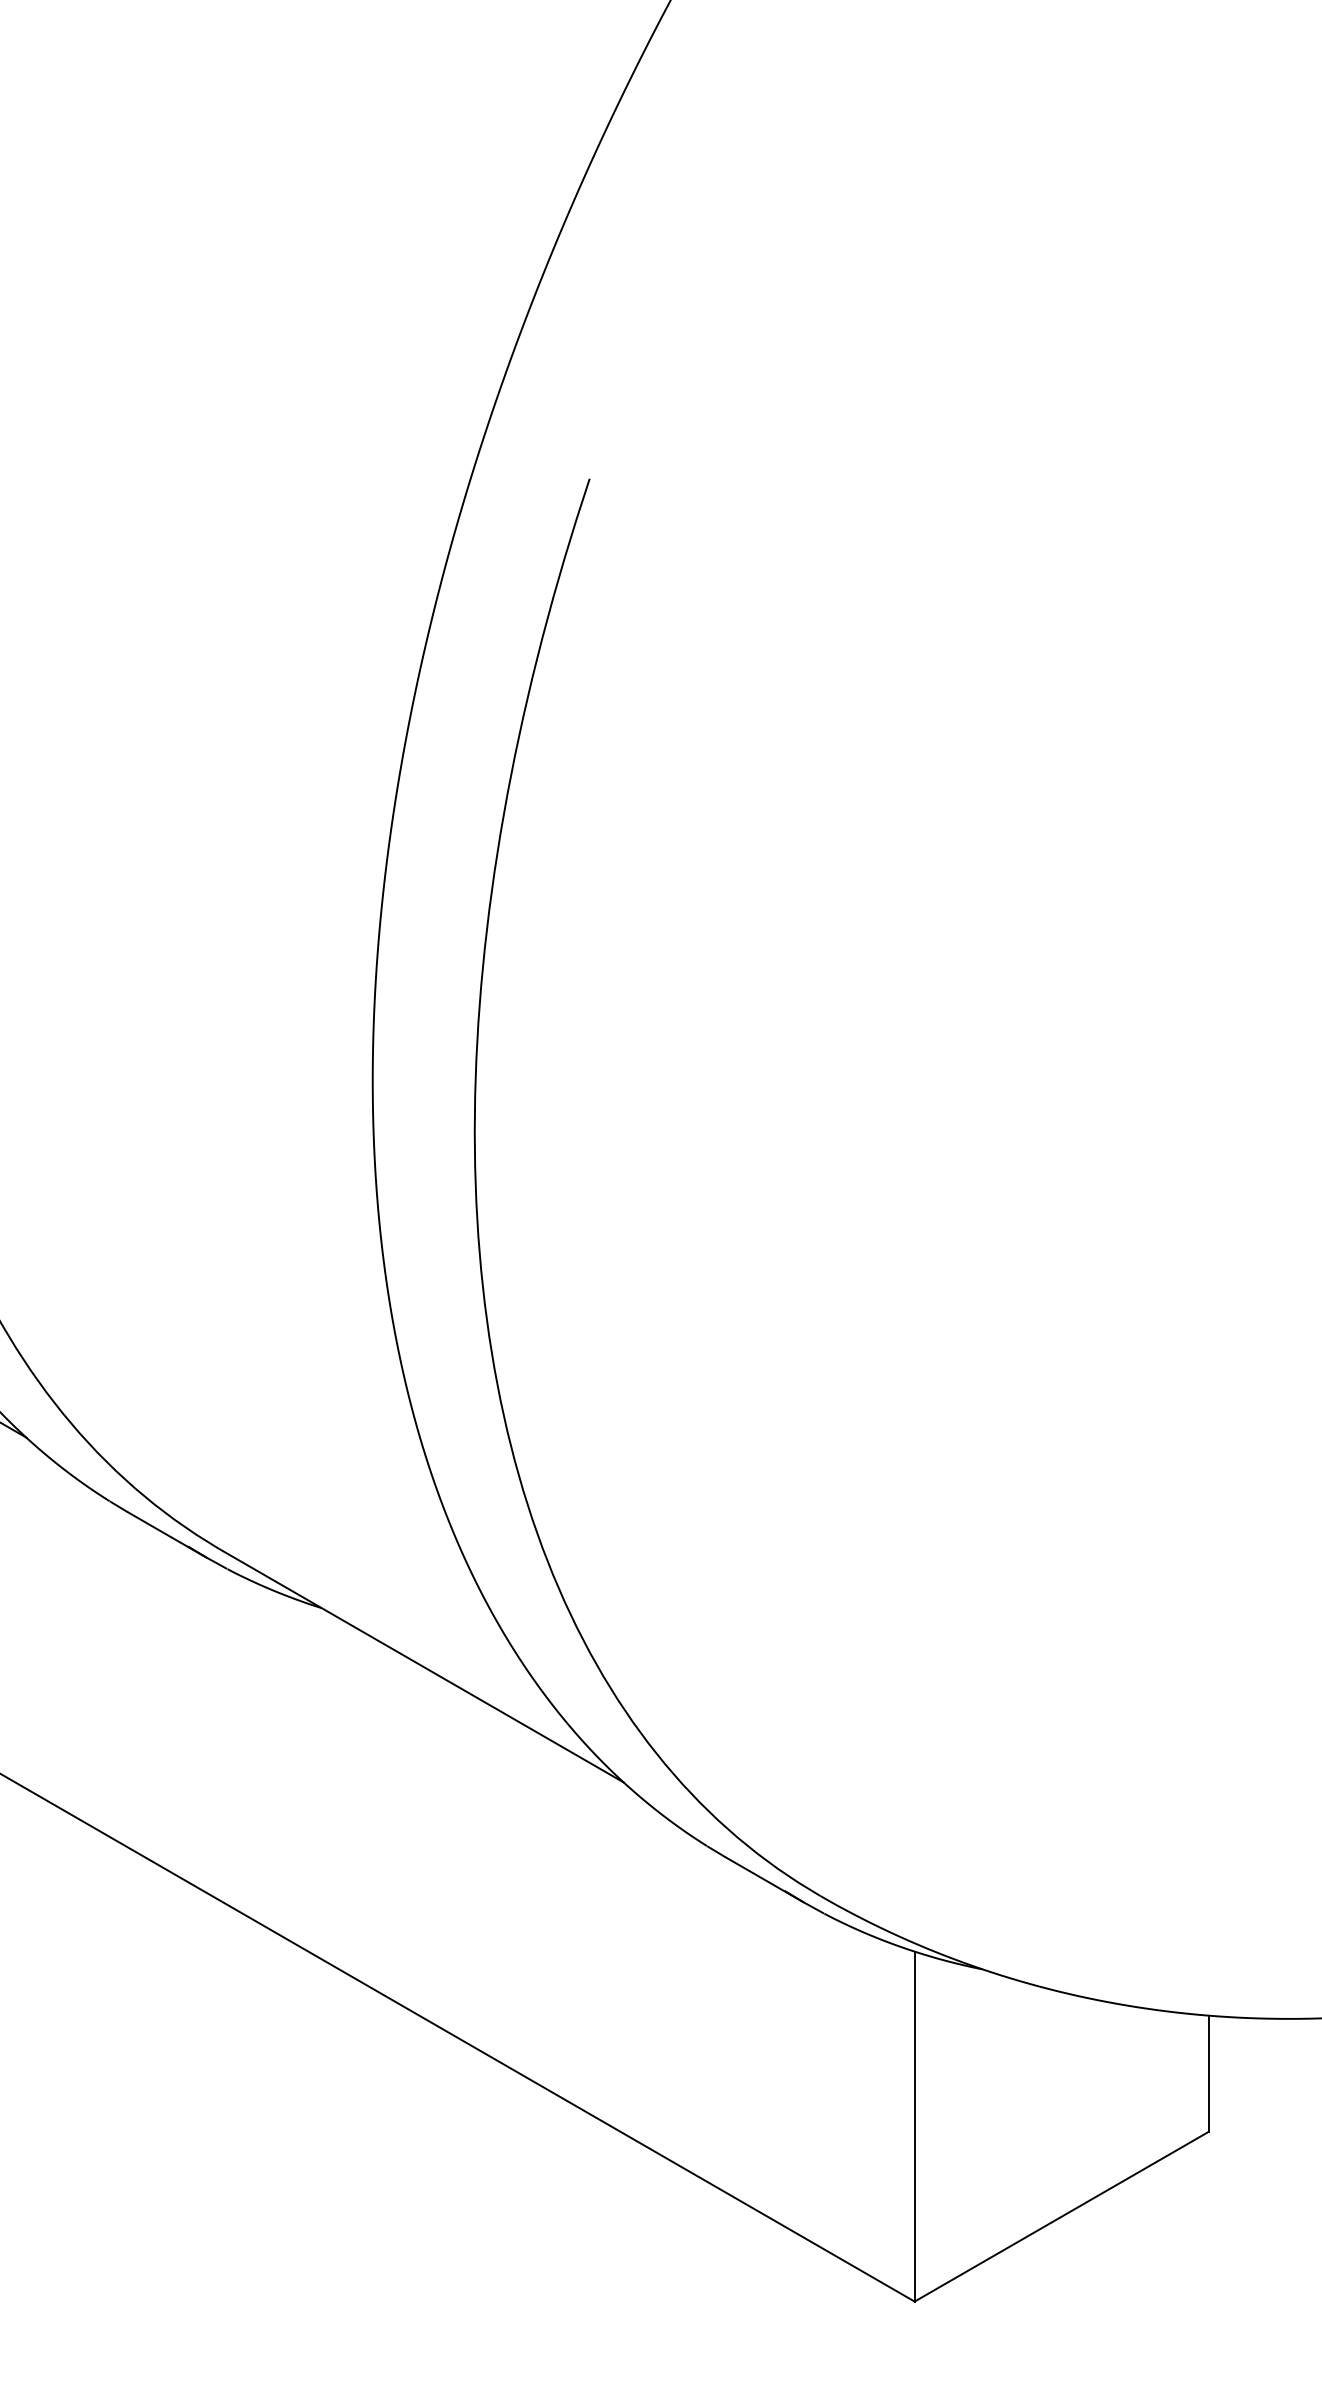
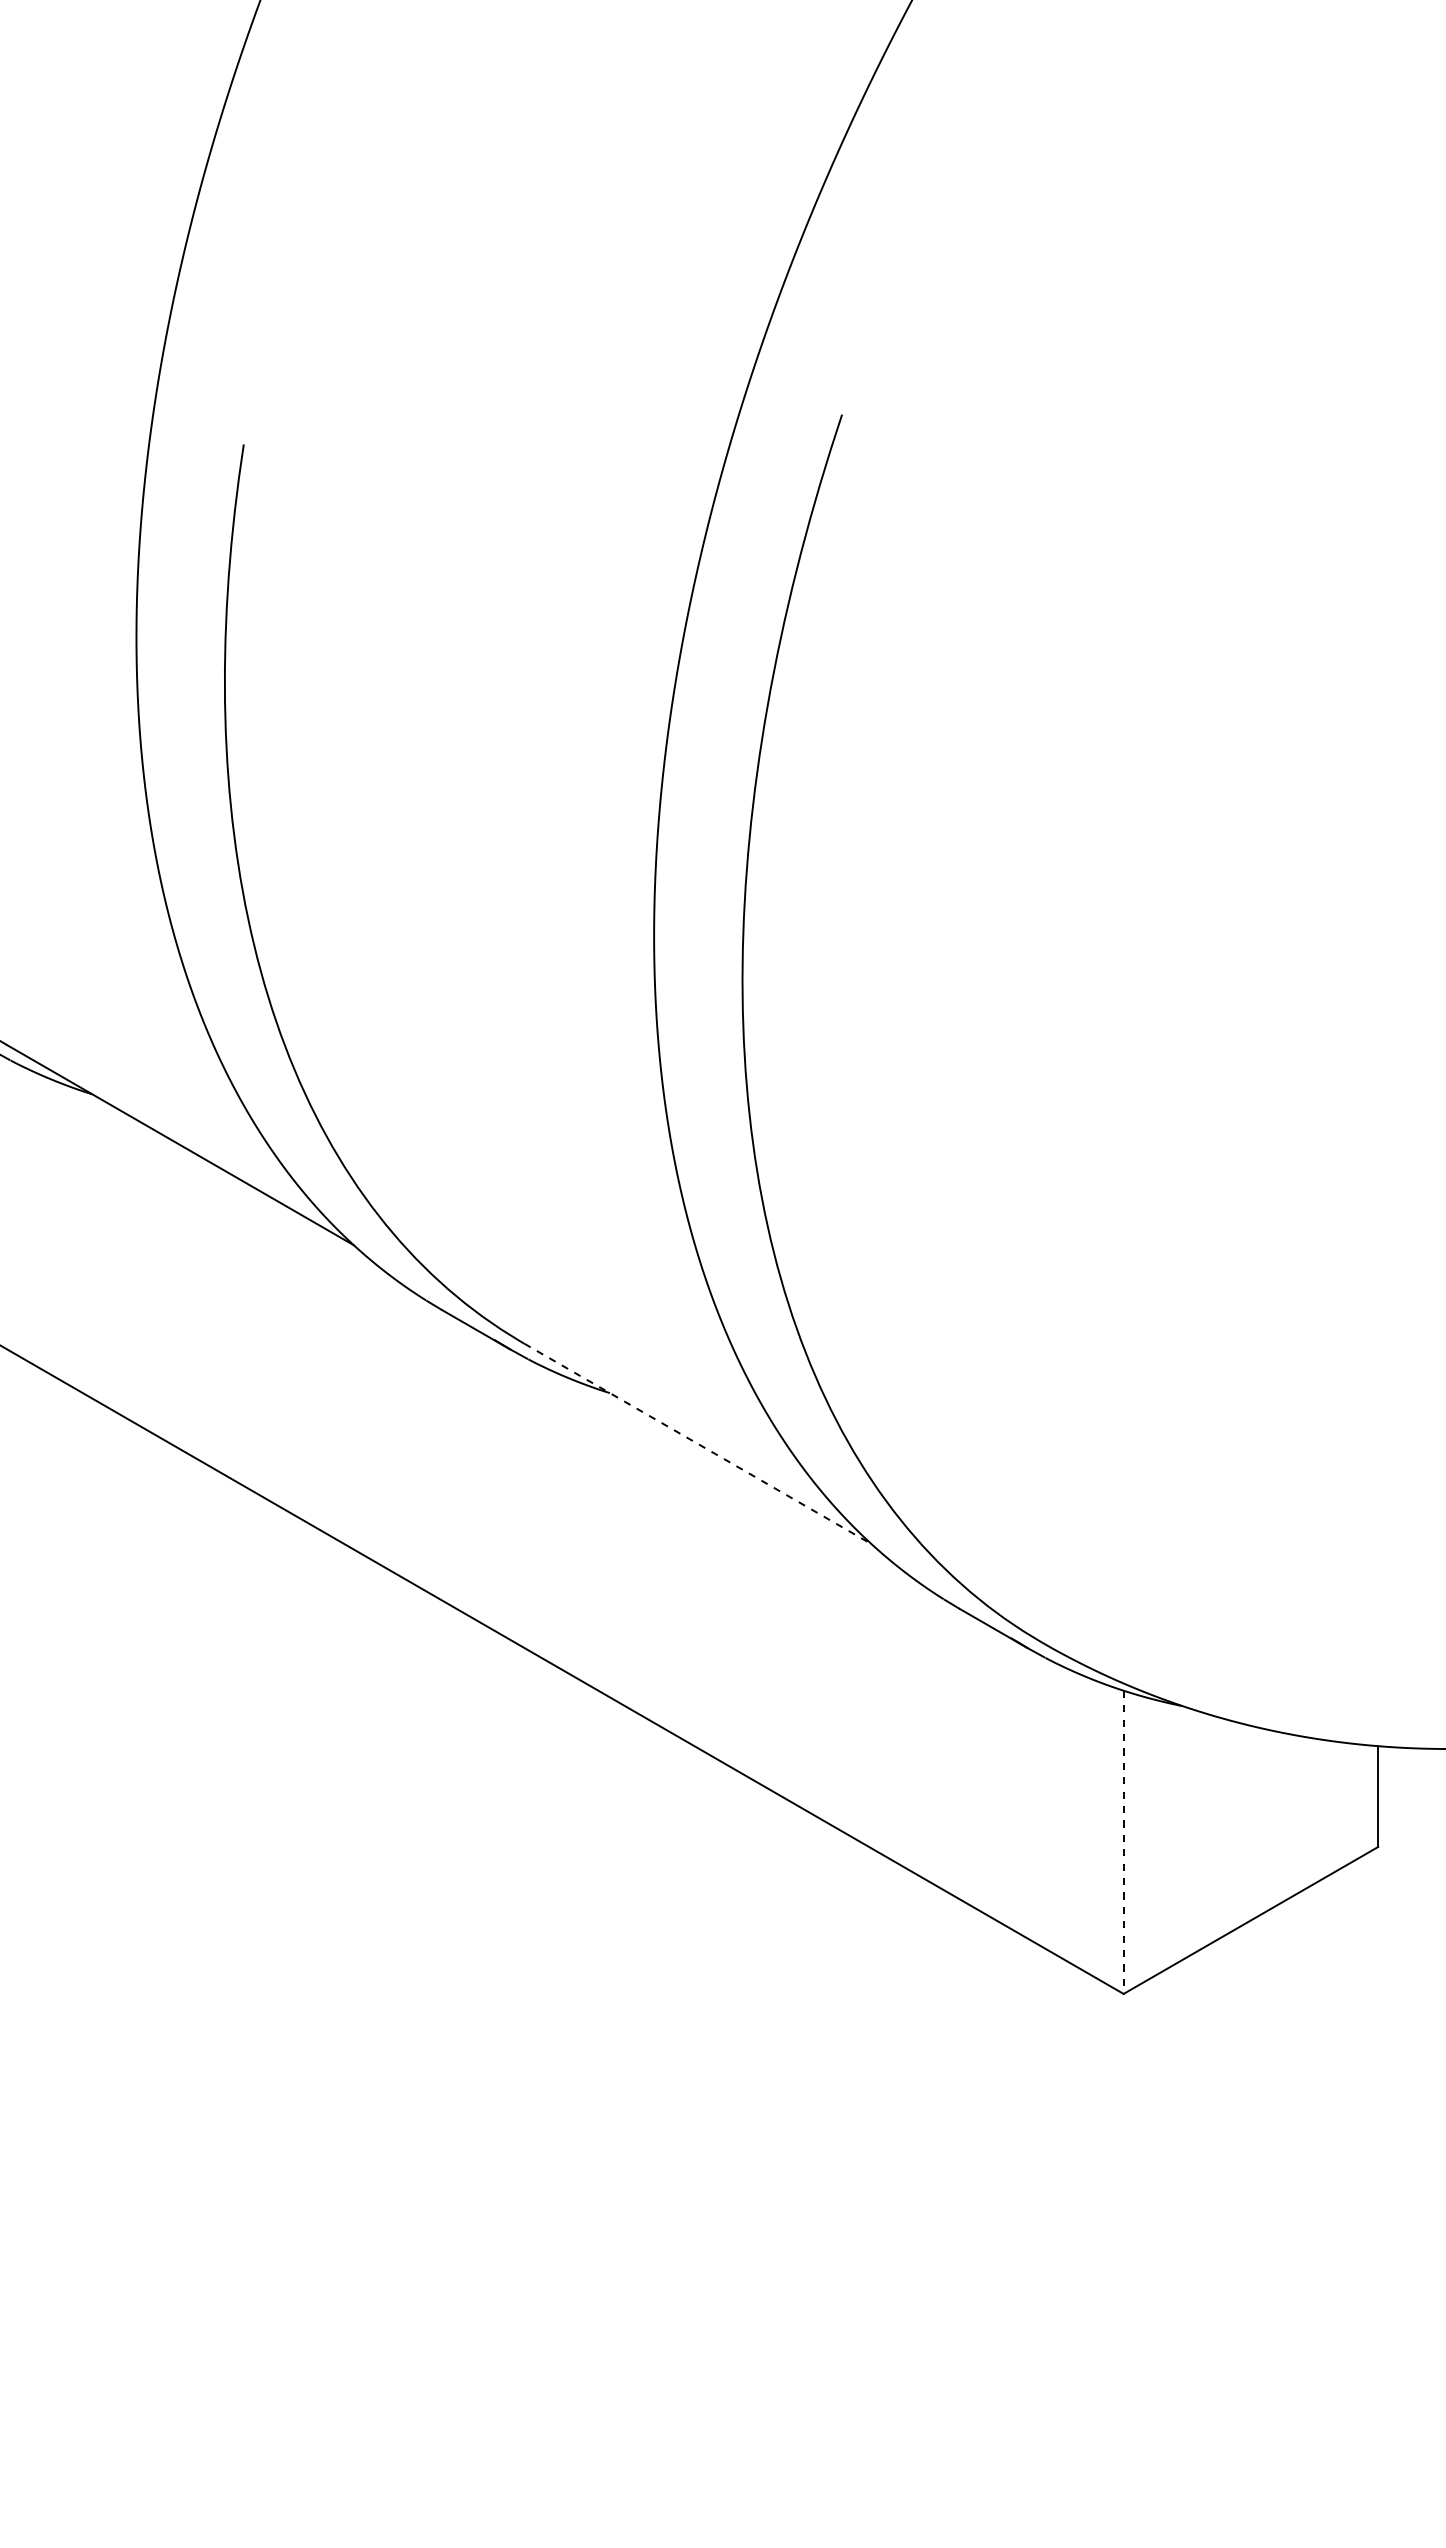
line: (423, 1667) -> (698, 1444), solid -> dashed
line: (914, 2126) -> (1123, 1842), solid -> dashed

